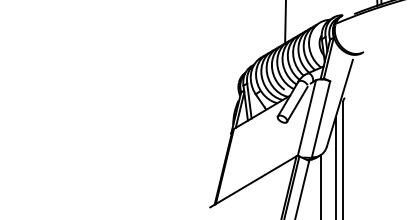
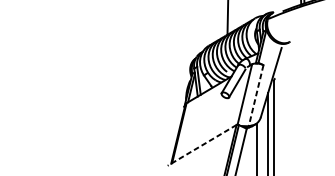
line: (320, 120) -> (255, 96), solid -> dashed
line: (252, 182) -> (201, 145), solid -> dashed

